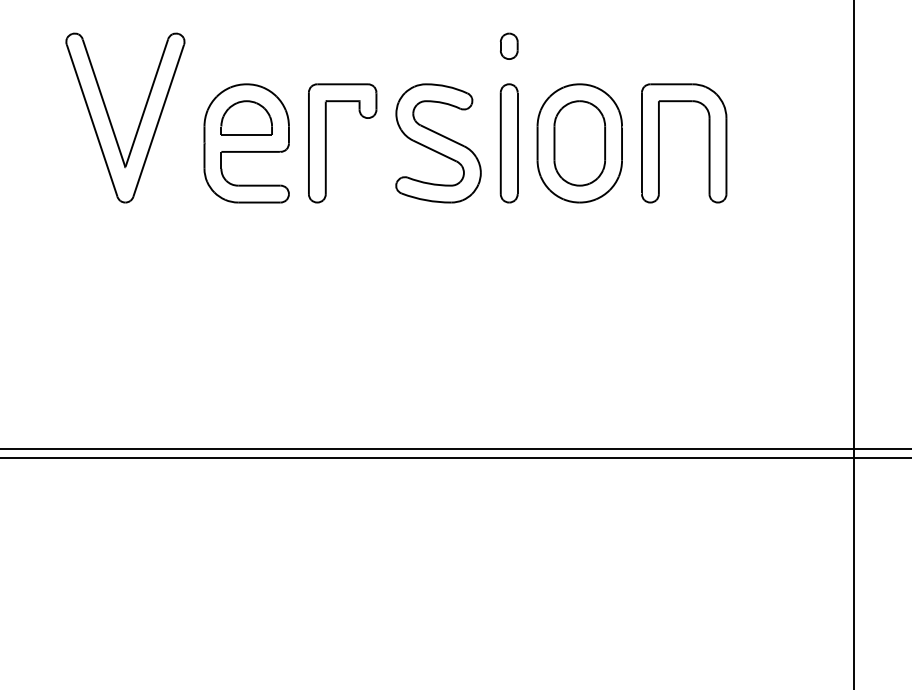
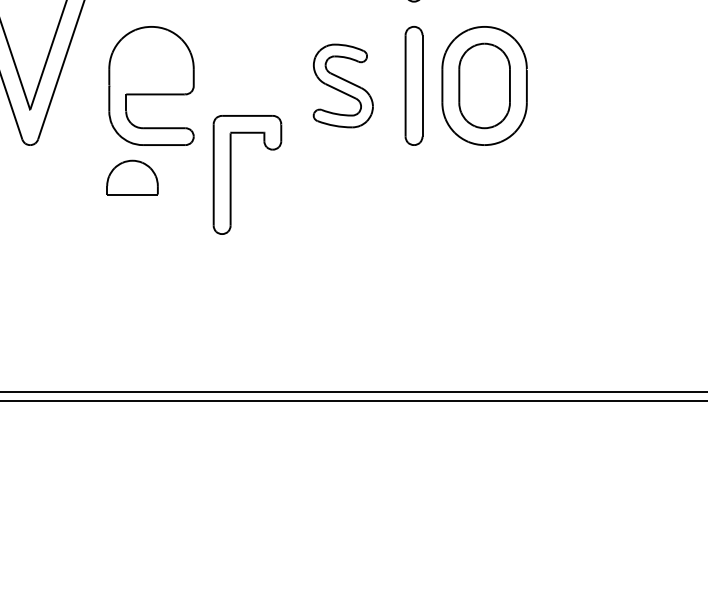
part: (246, 117) -> (132, 177), moved
part: (326, 143) -> (231, 175), moved
part: (438, 143) -> (343, 86), size x0.7
part: (708, 143) -> (613, 86), removed

